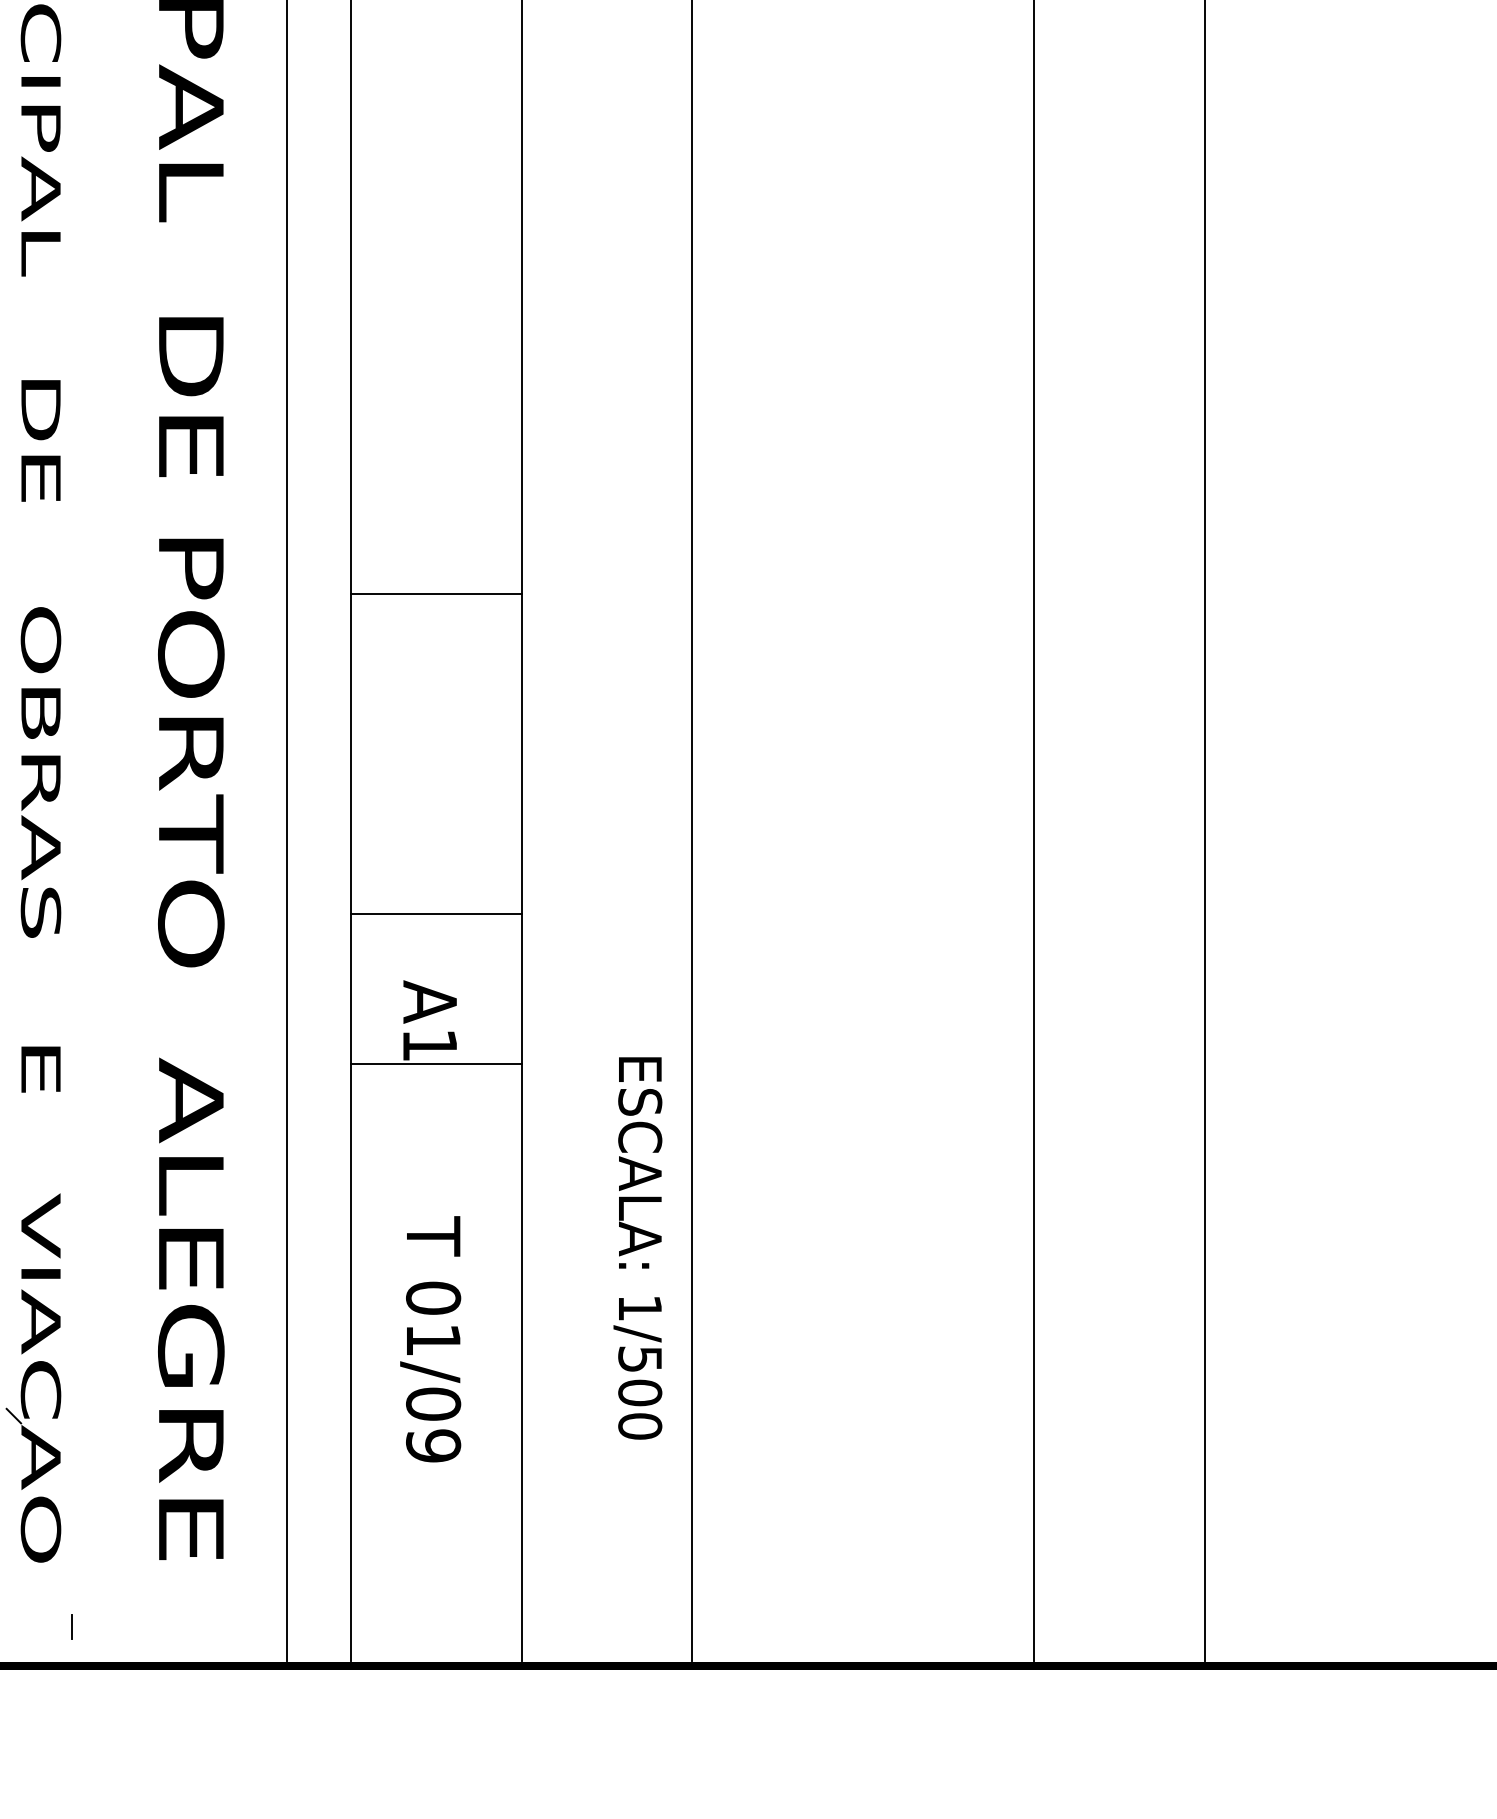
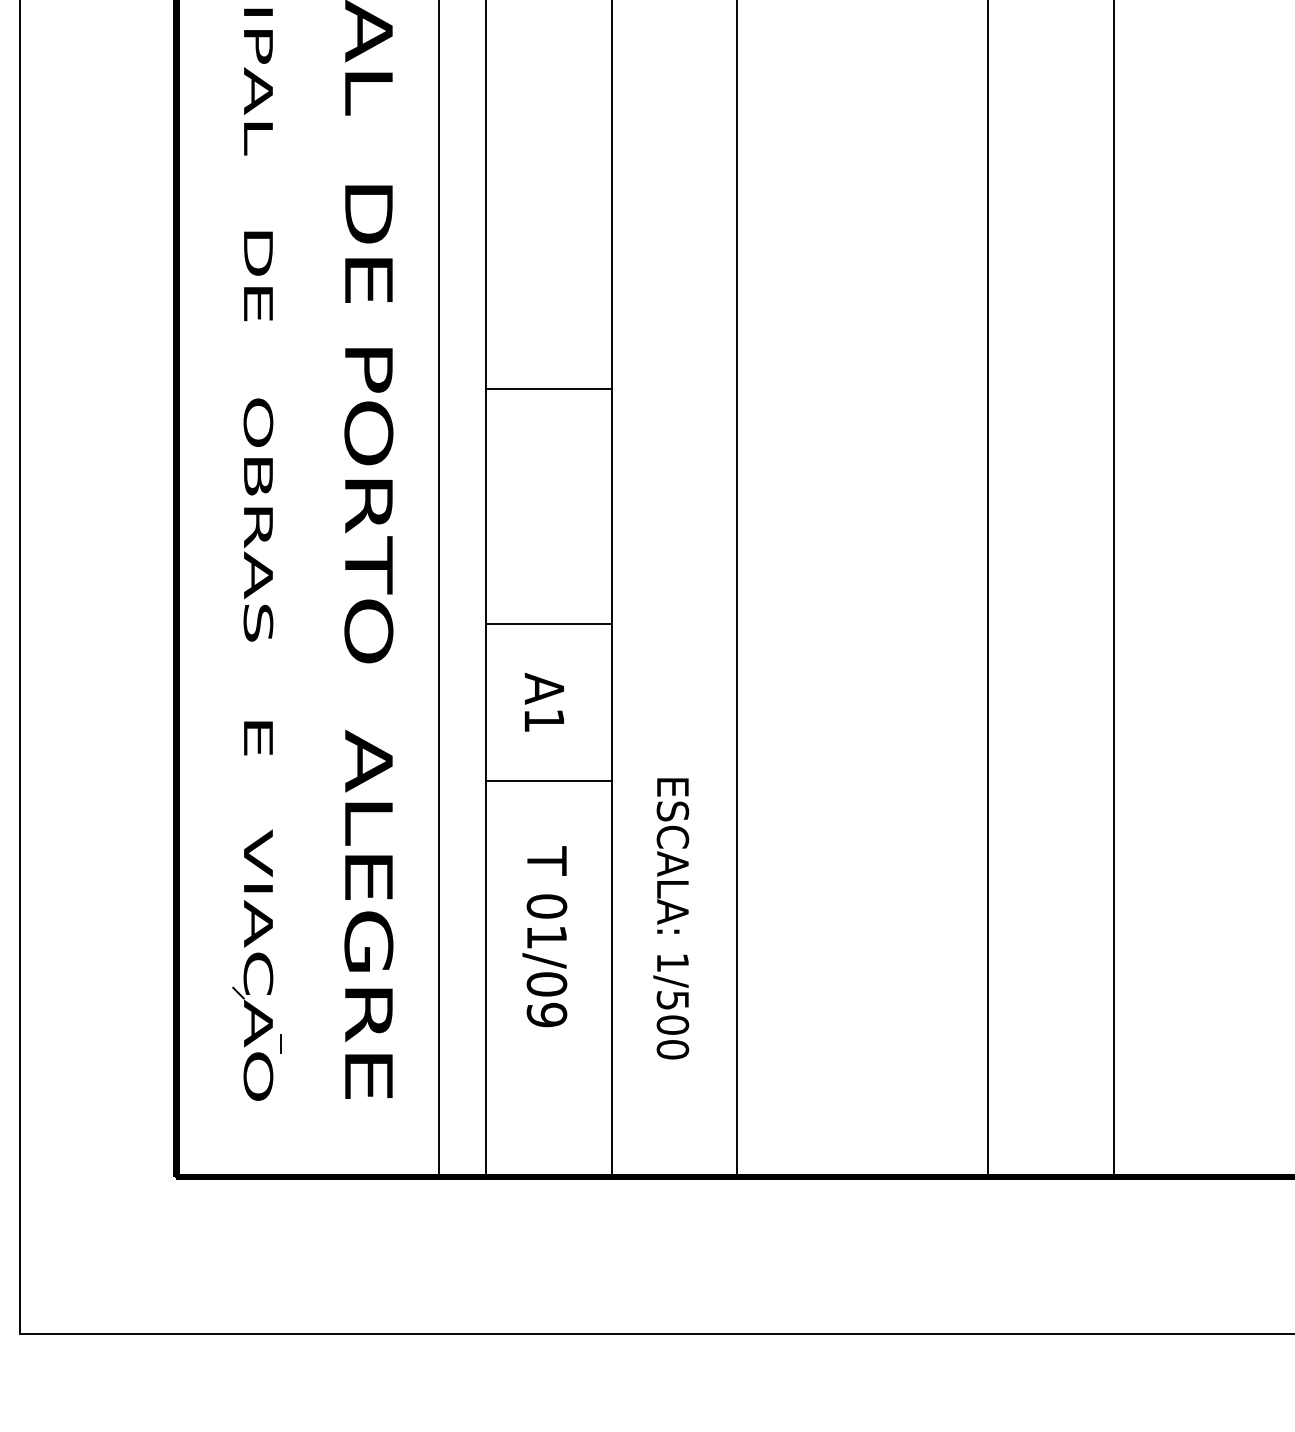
line: (435, 1064) -> (548, 781), moved
text: (638, 1247) -> (671, 918), moved
line: (70, 1626) -> (280, 1043), moved

